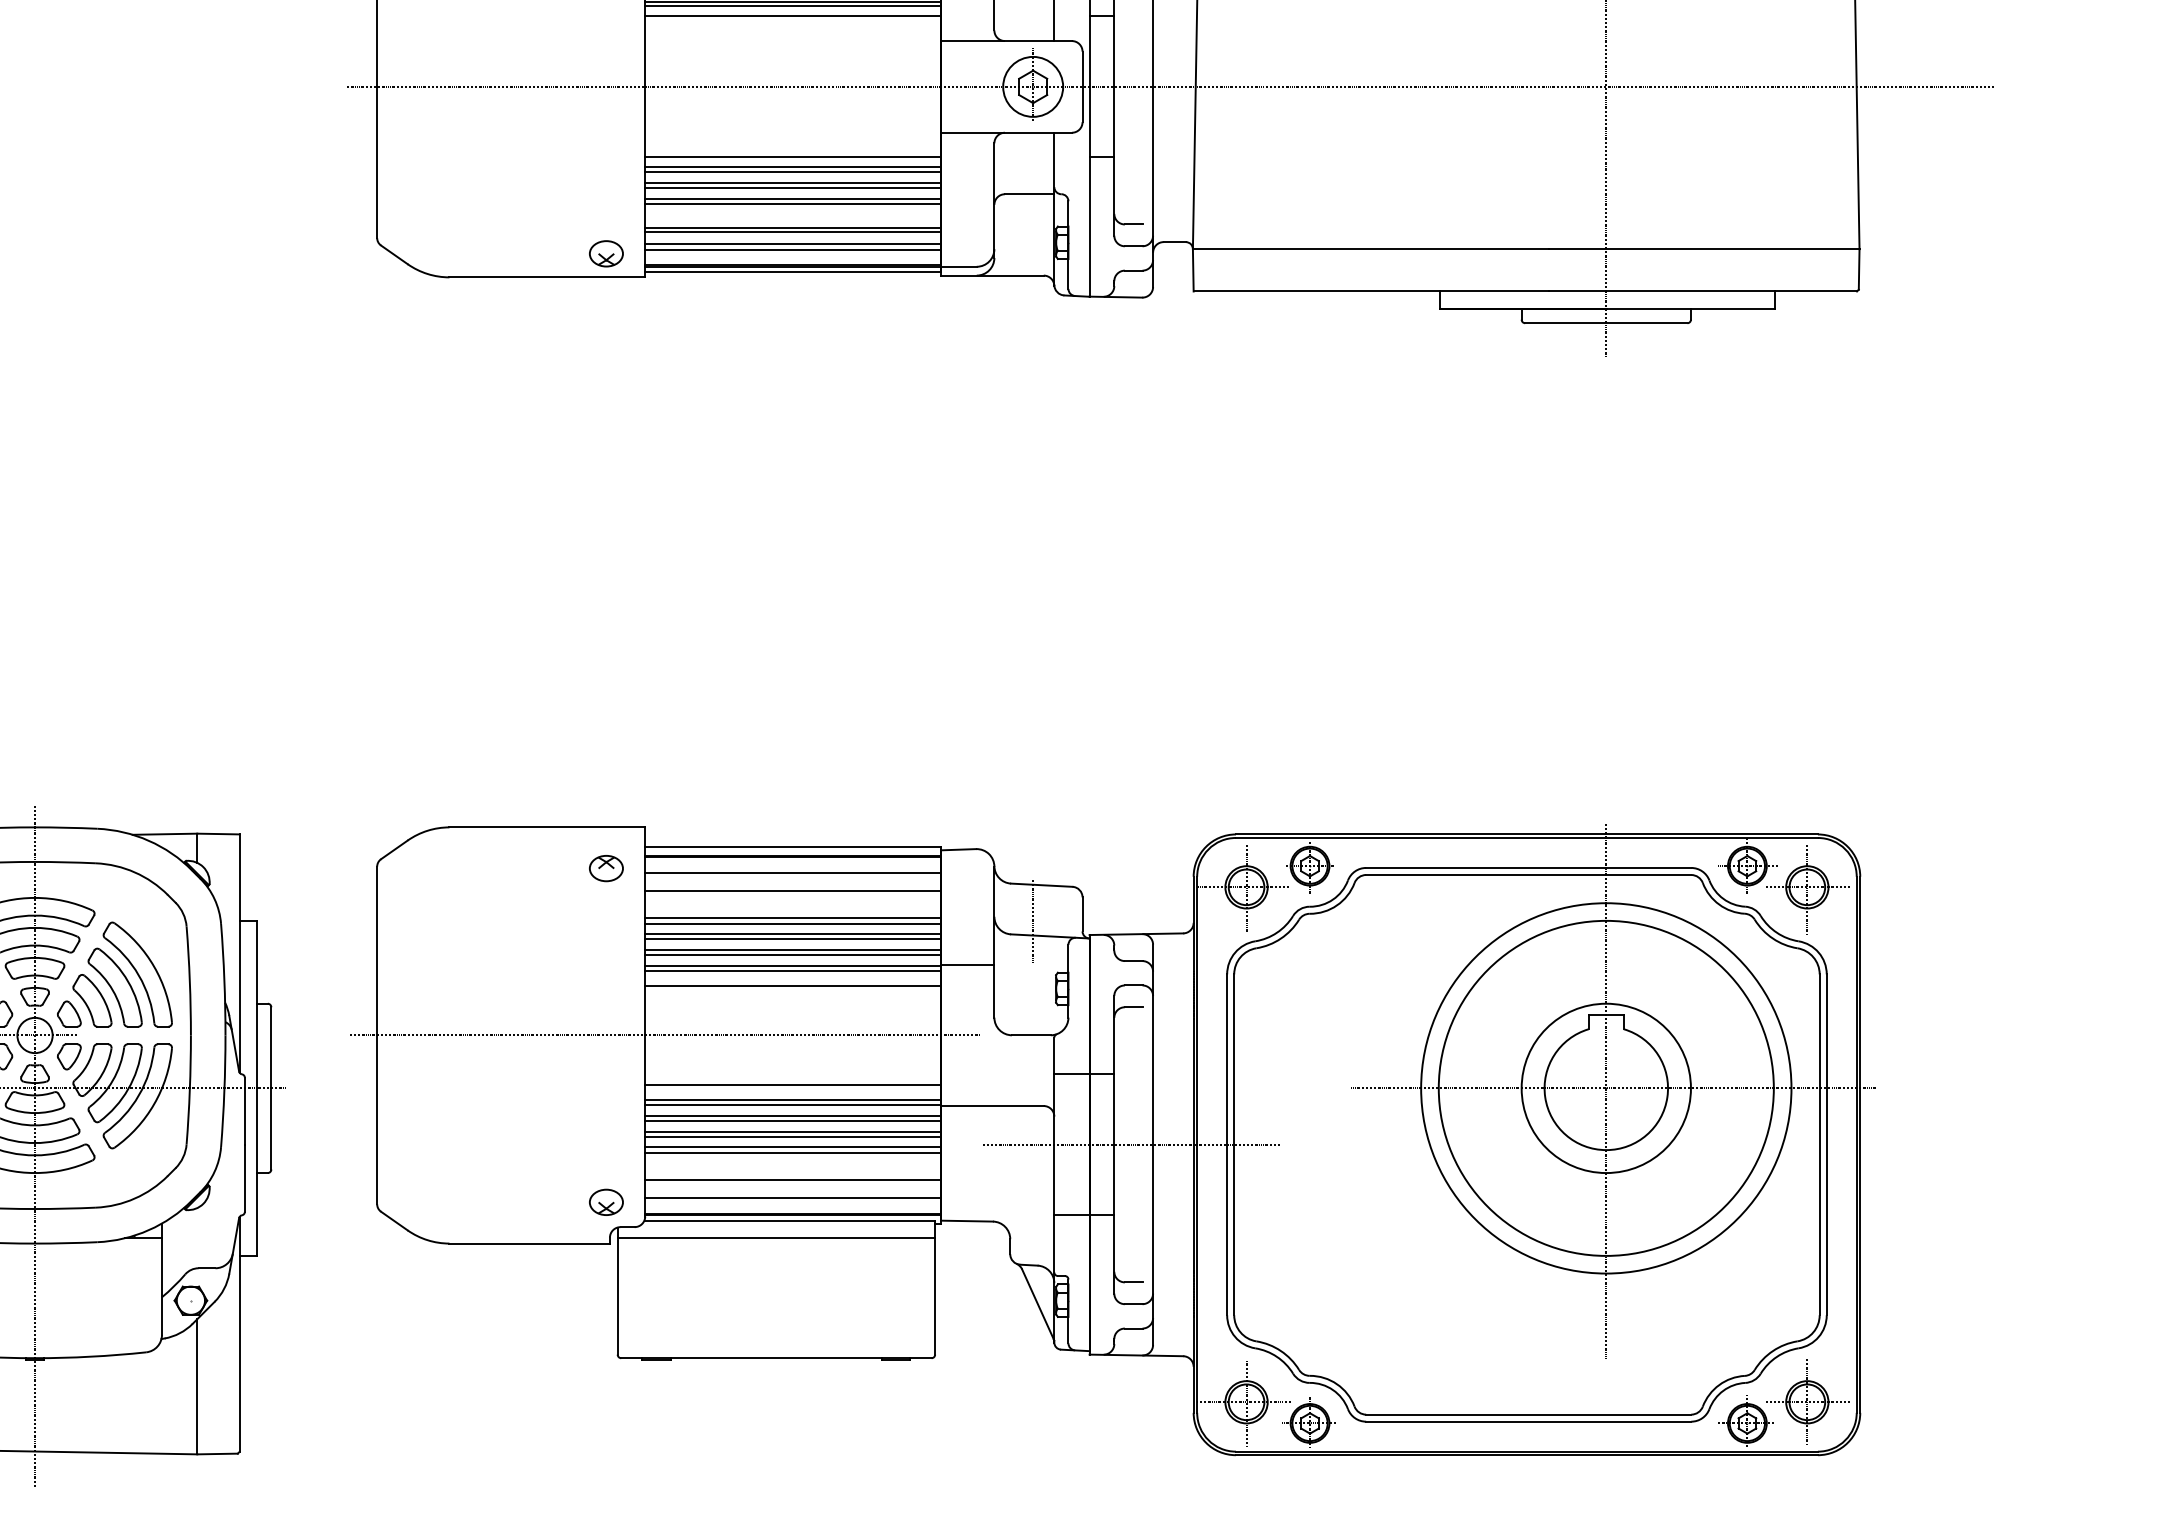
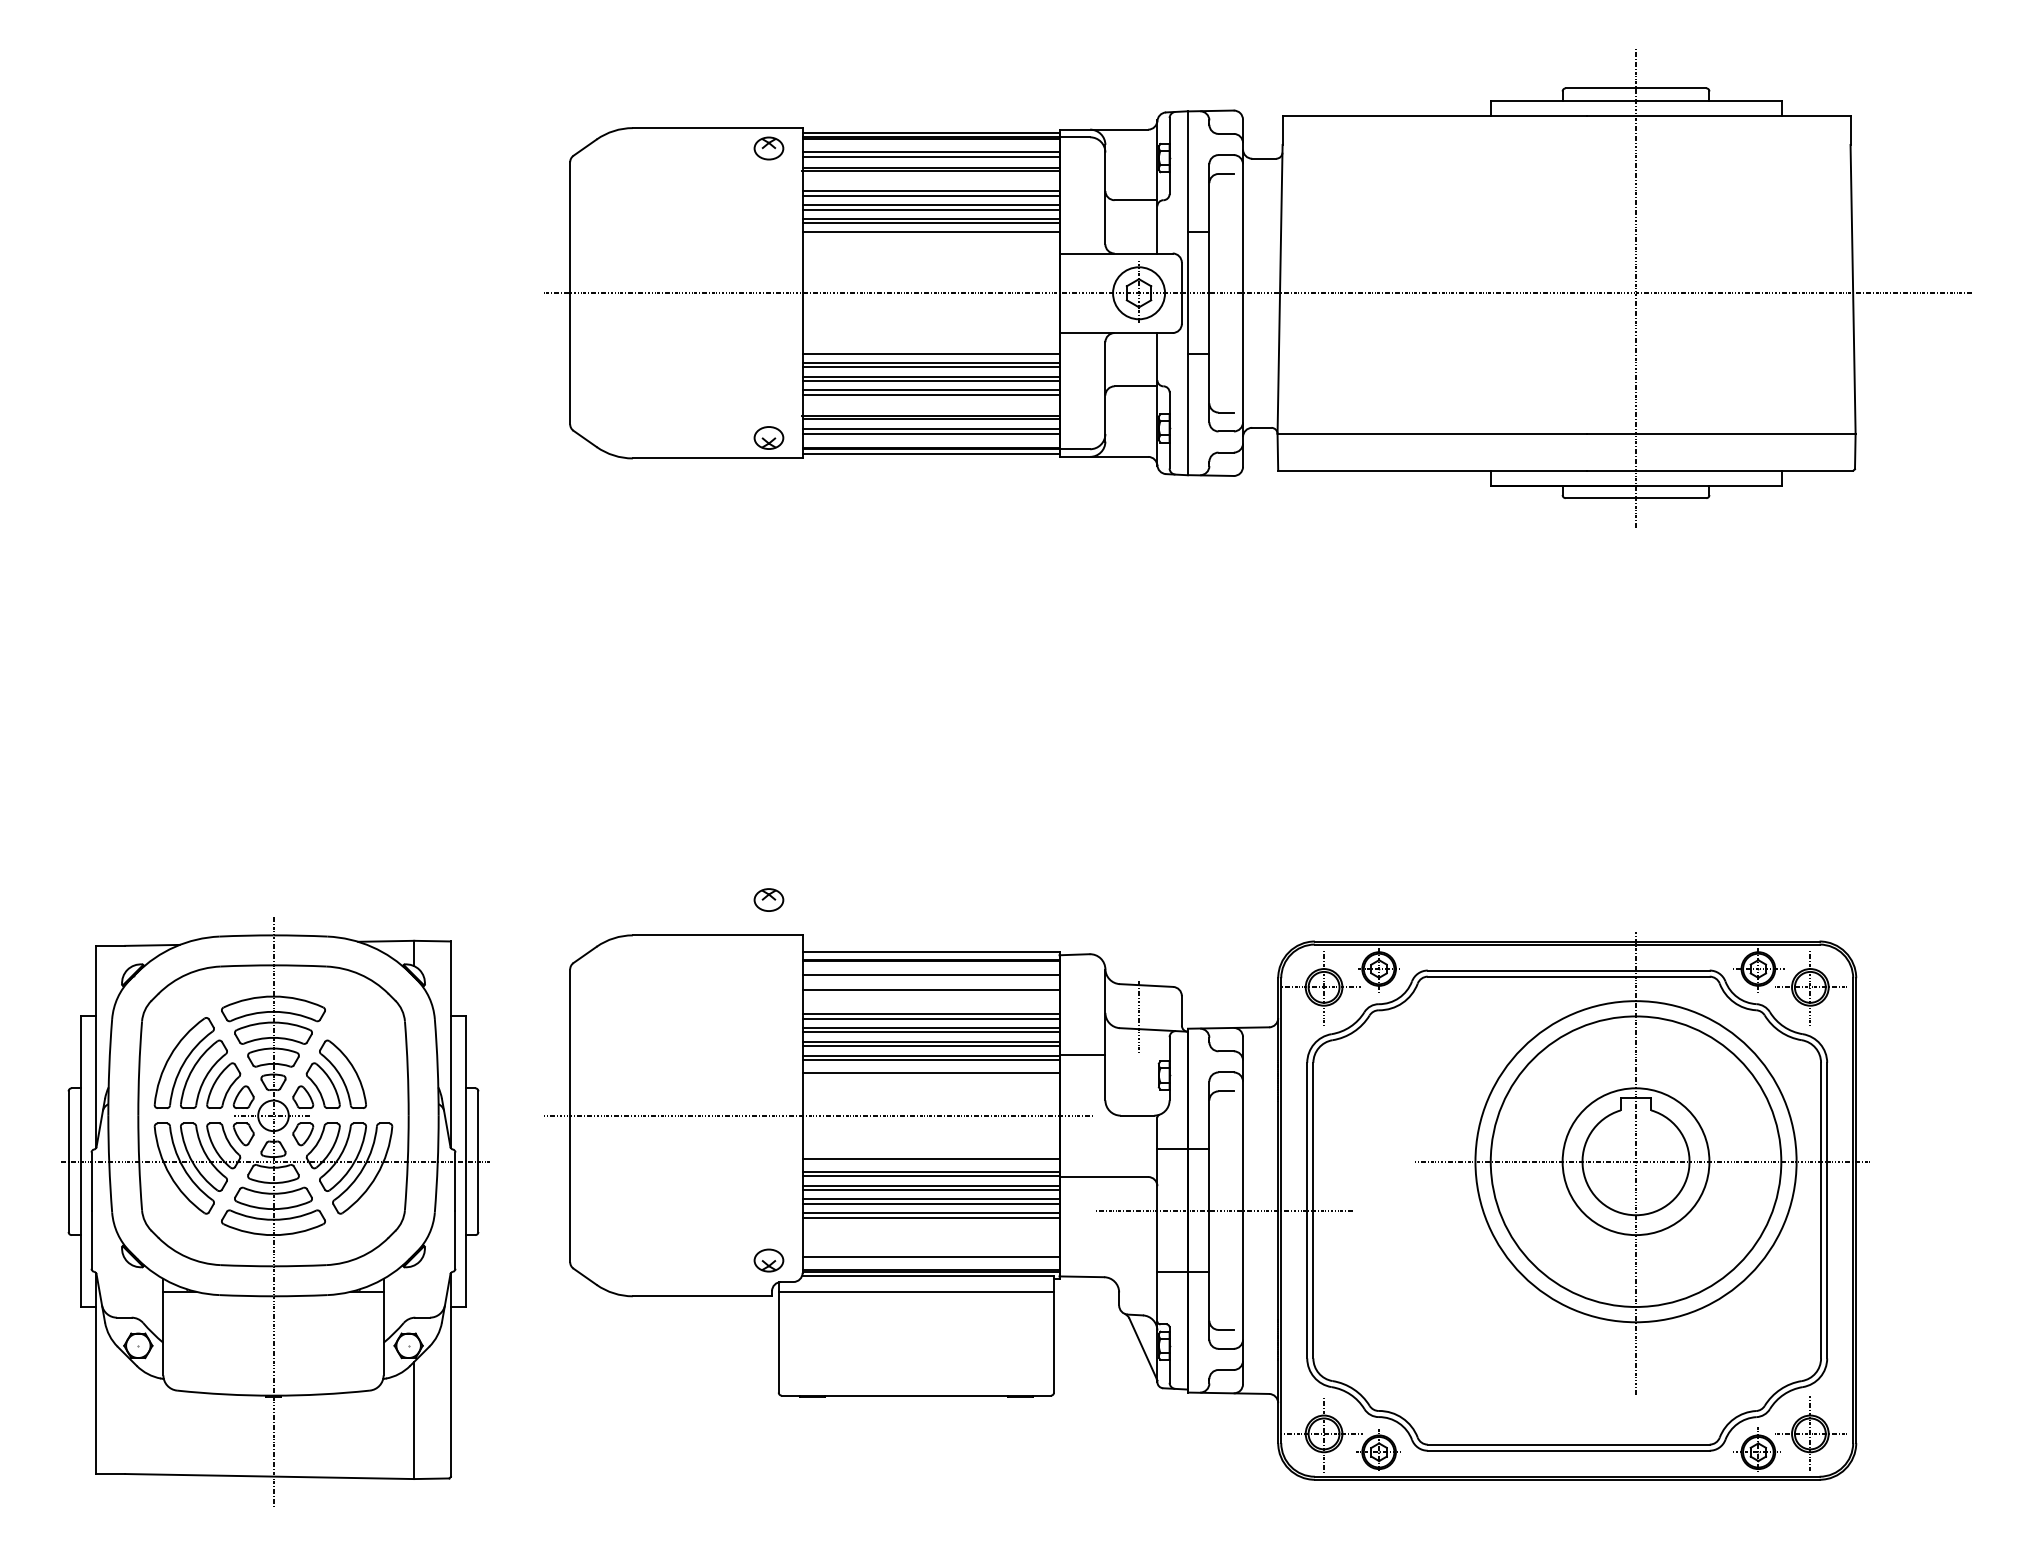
part: (605, 867) -> (768, 899), moved
part: (137, 973) -> (362, 1062), removed
line: (792, 1180) -> (930, 1241), removed

